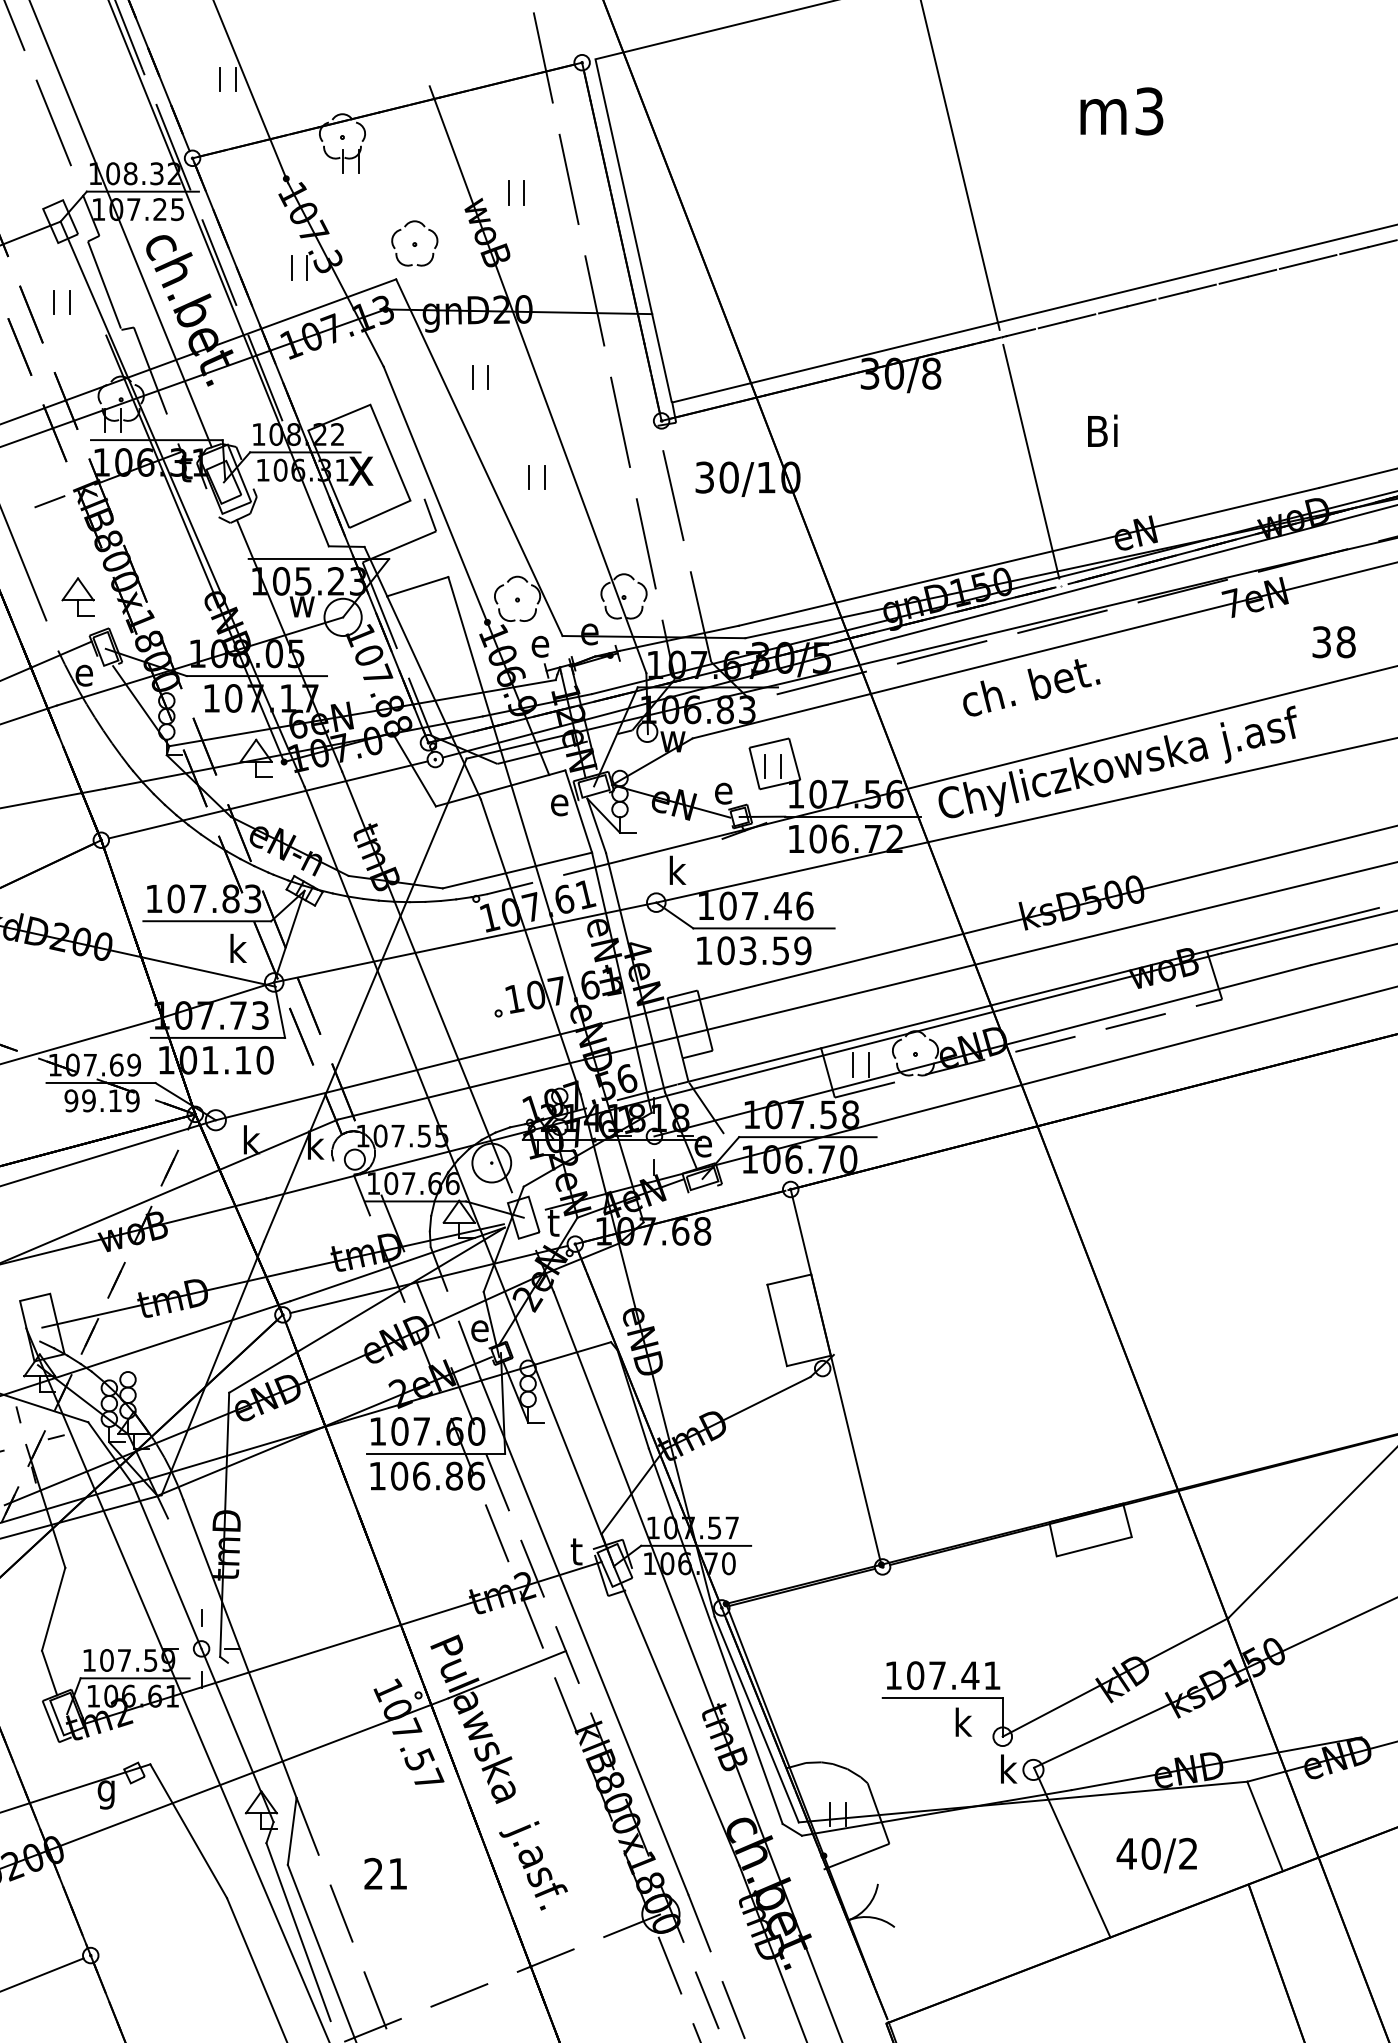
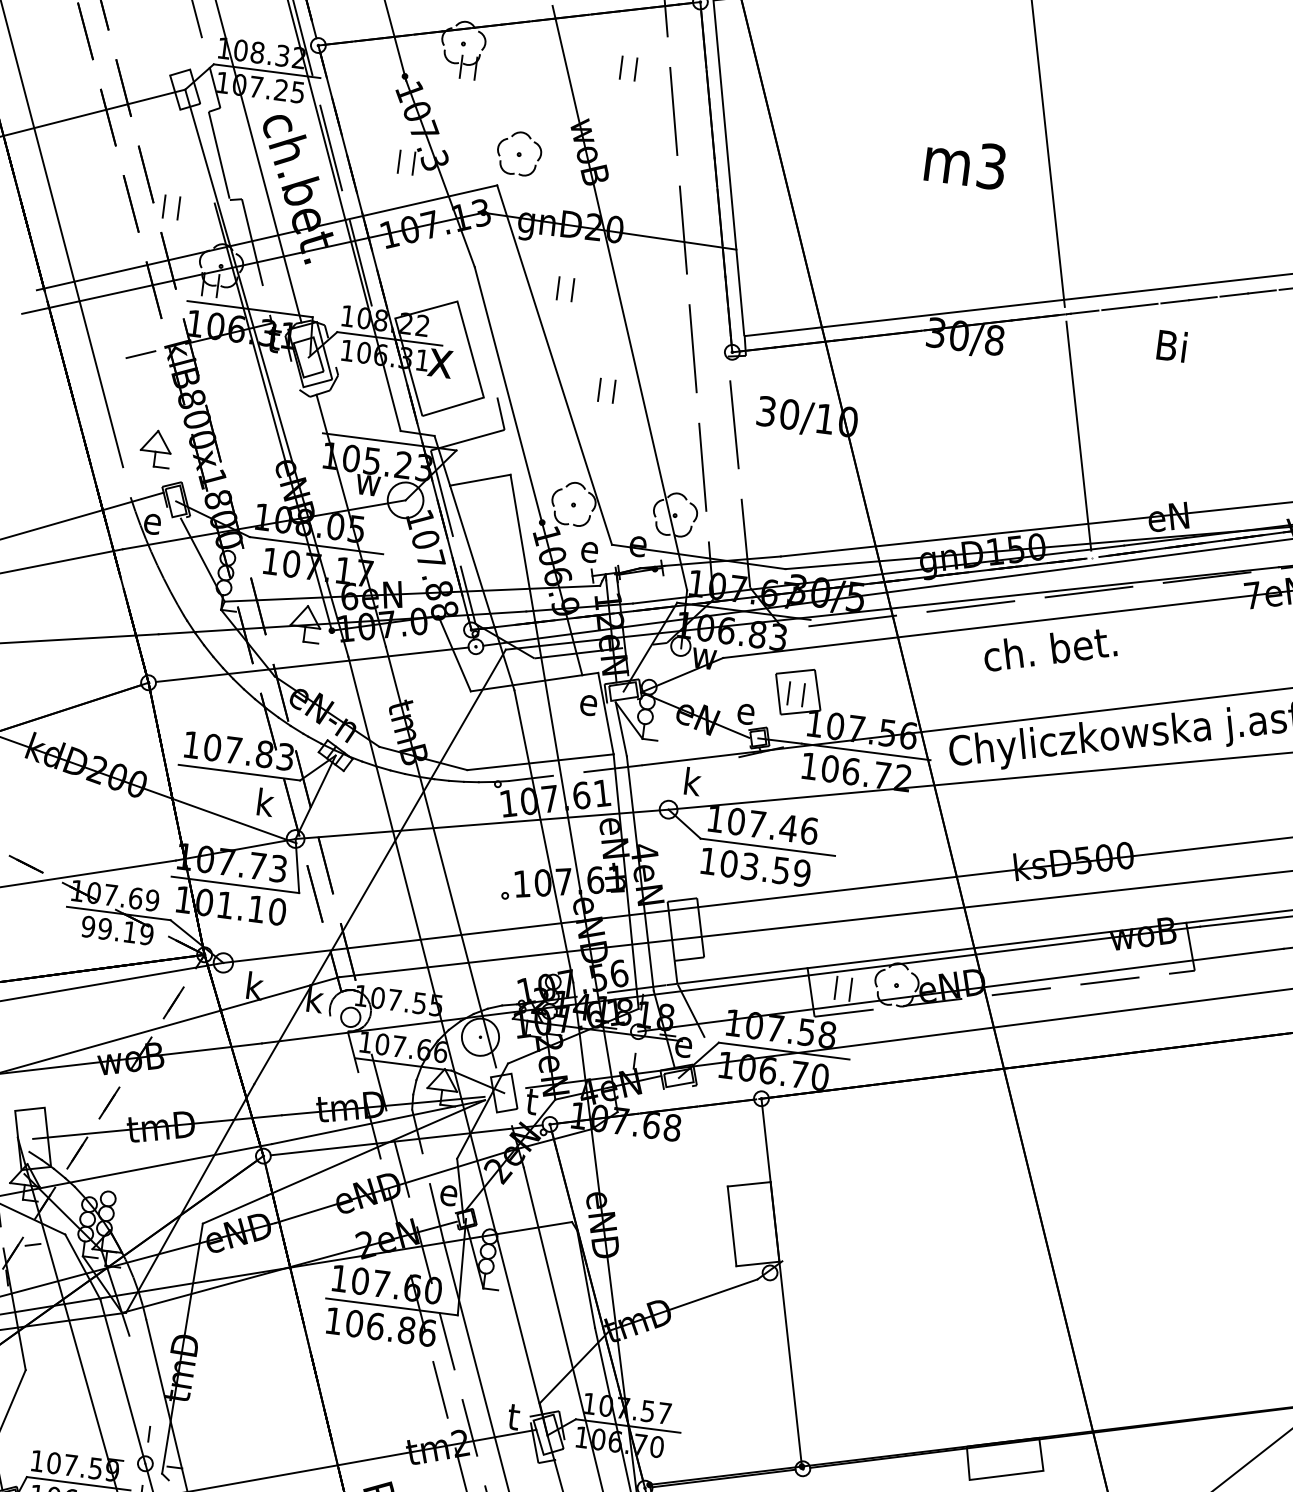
text: (1121, 111) -> (965, 163), moved
part: (509, 192) -> (621, 67), moved
part: (54, 302) -> (164, 206), moved
text: (1102, 430) -> (1171, 345), moved

